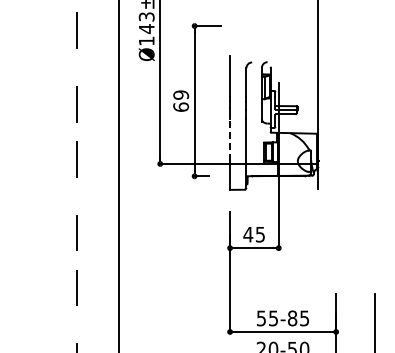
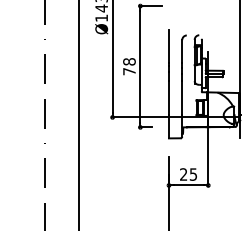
text: (181, 100) -> (129, 66), 69 -> 78
line: (230, 139) -> (169, 97), dashed -> solid
text: (248, 234) -> (183, 174), 45 -> 25

